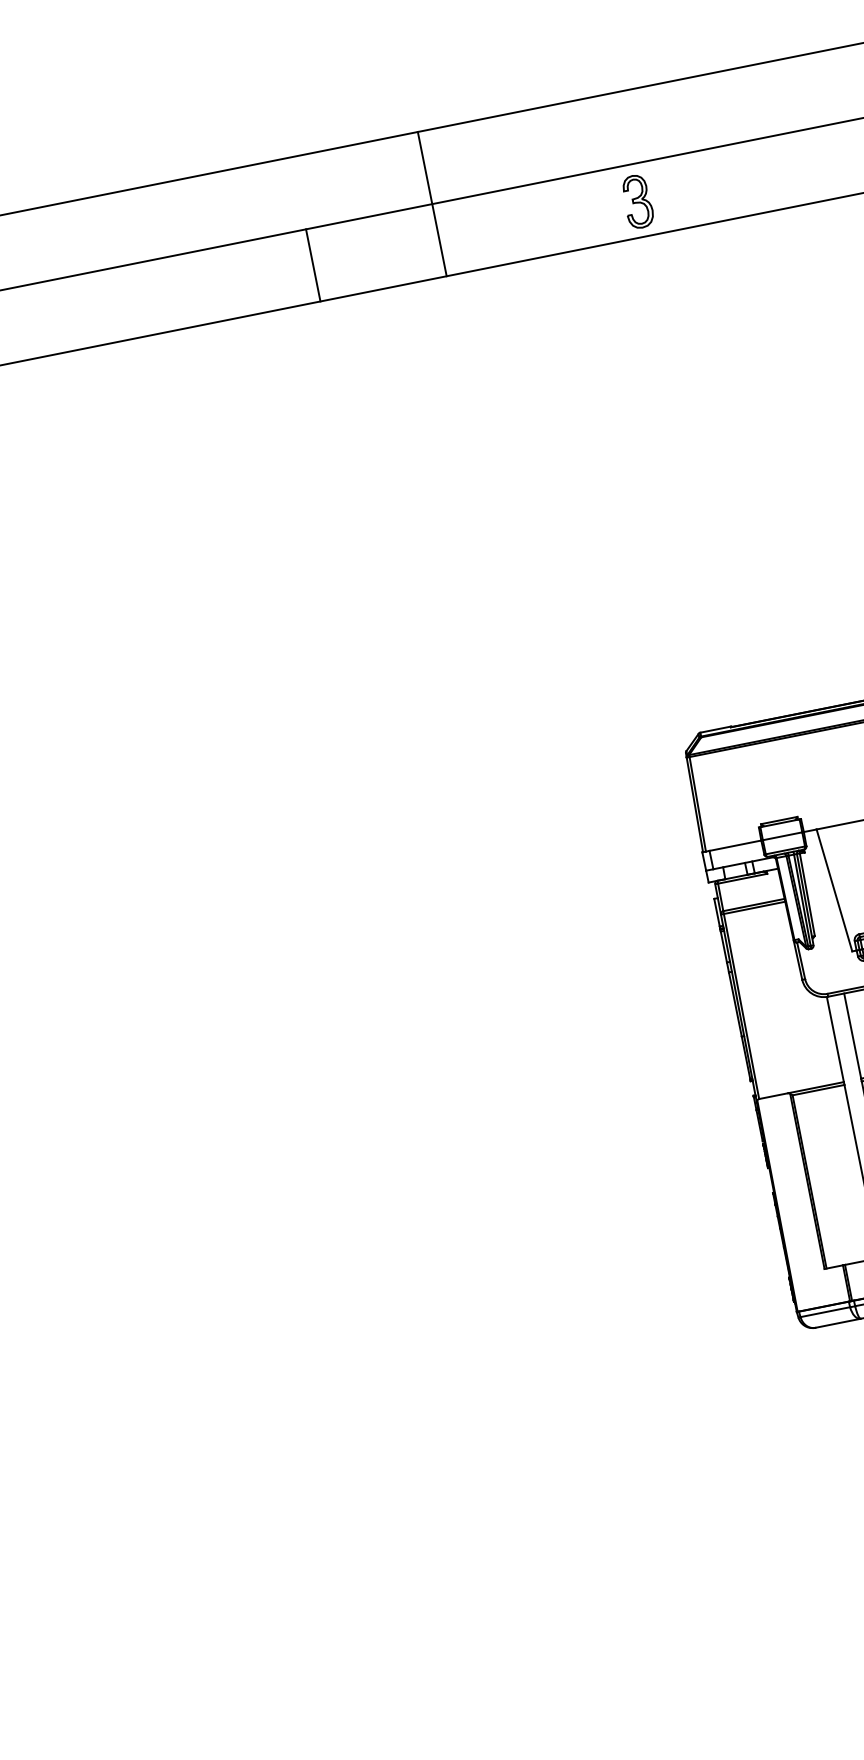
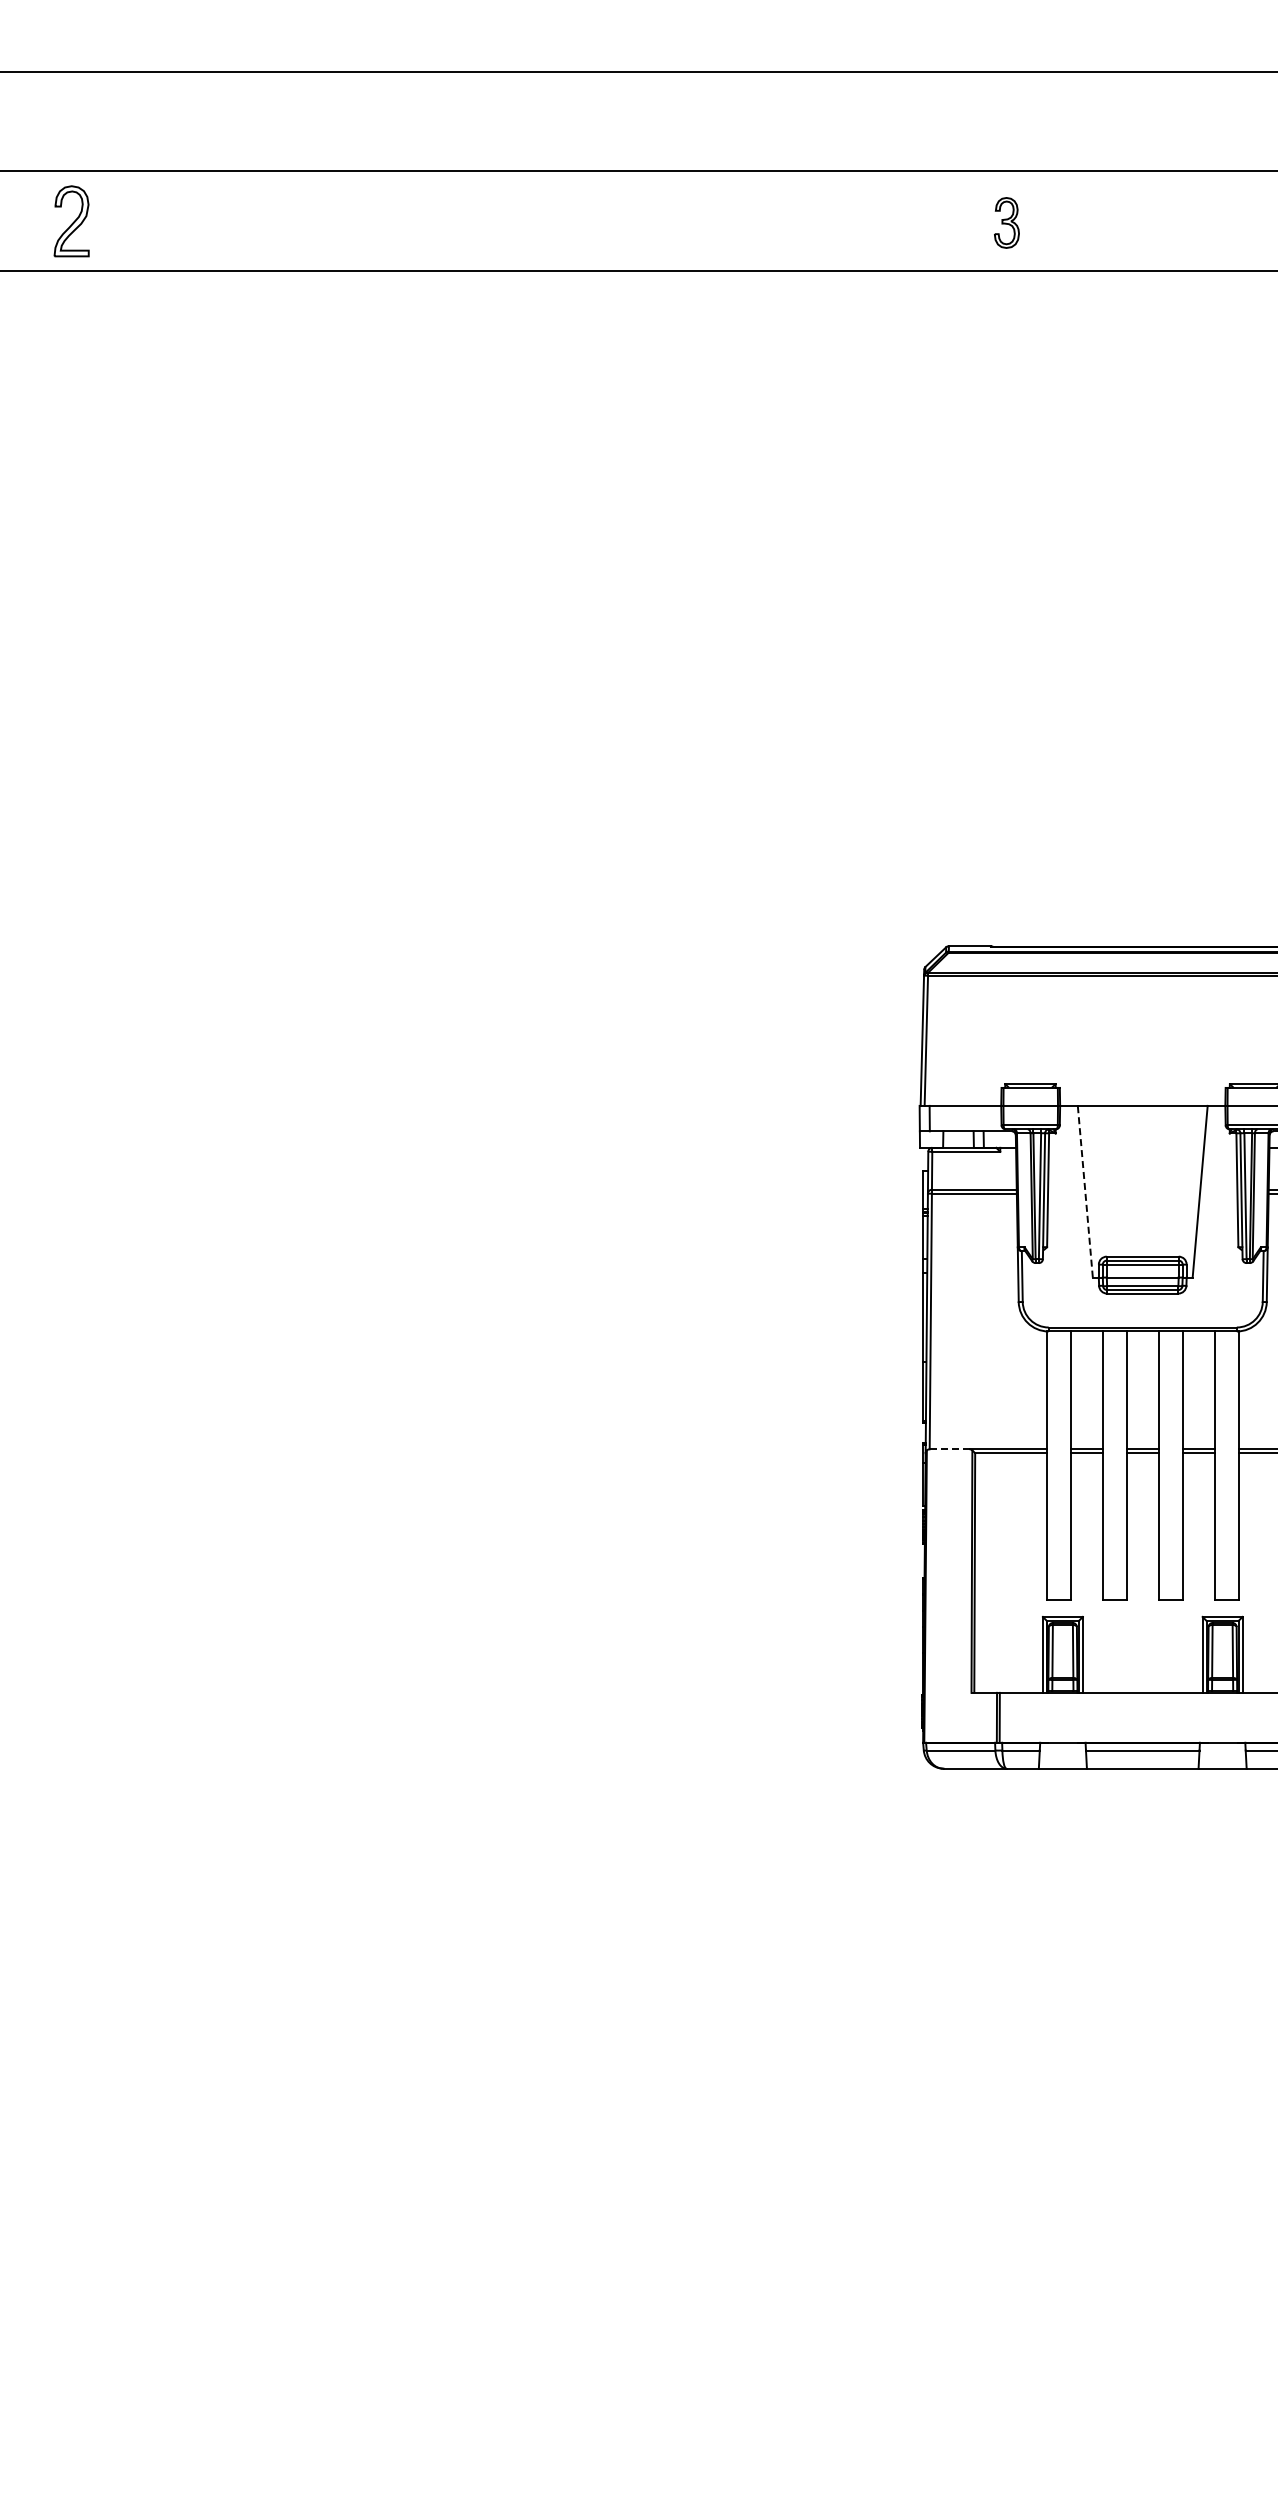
part: (637, 201) -> (1006, 222), size x0.7
line: (432, 204) -> (732, 171), removed
line: (312, 265) -> (557, 221), removed
line: (834, 890) -> (1085, 1191), solid -> dashed
line: (773, 1096) -> (949, 1449), solid -> dashed

